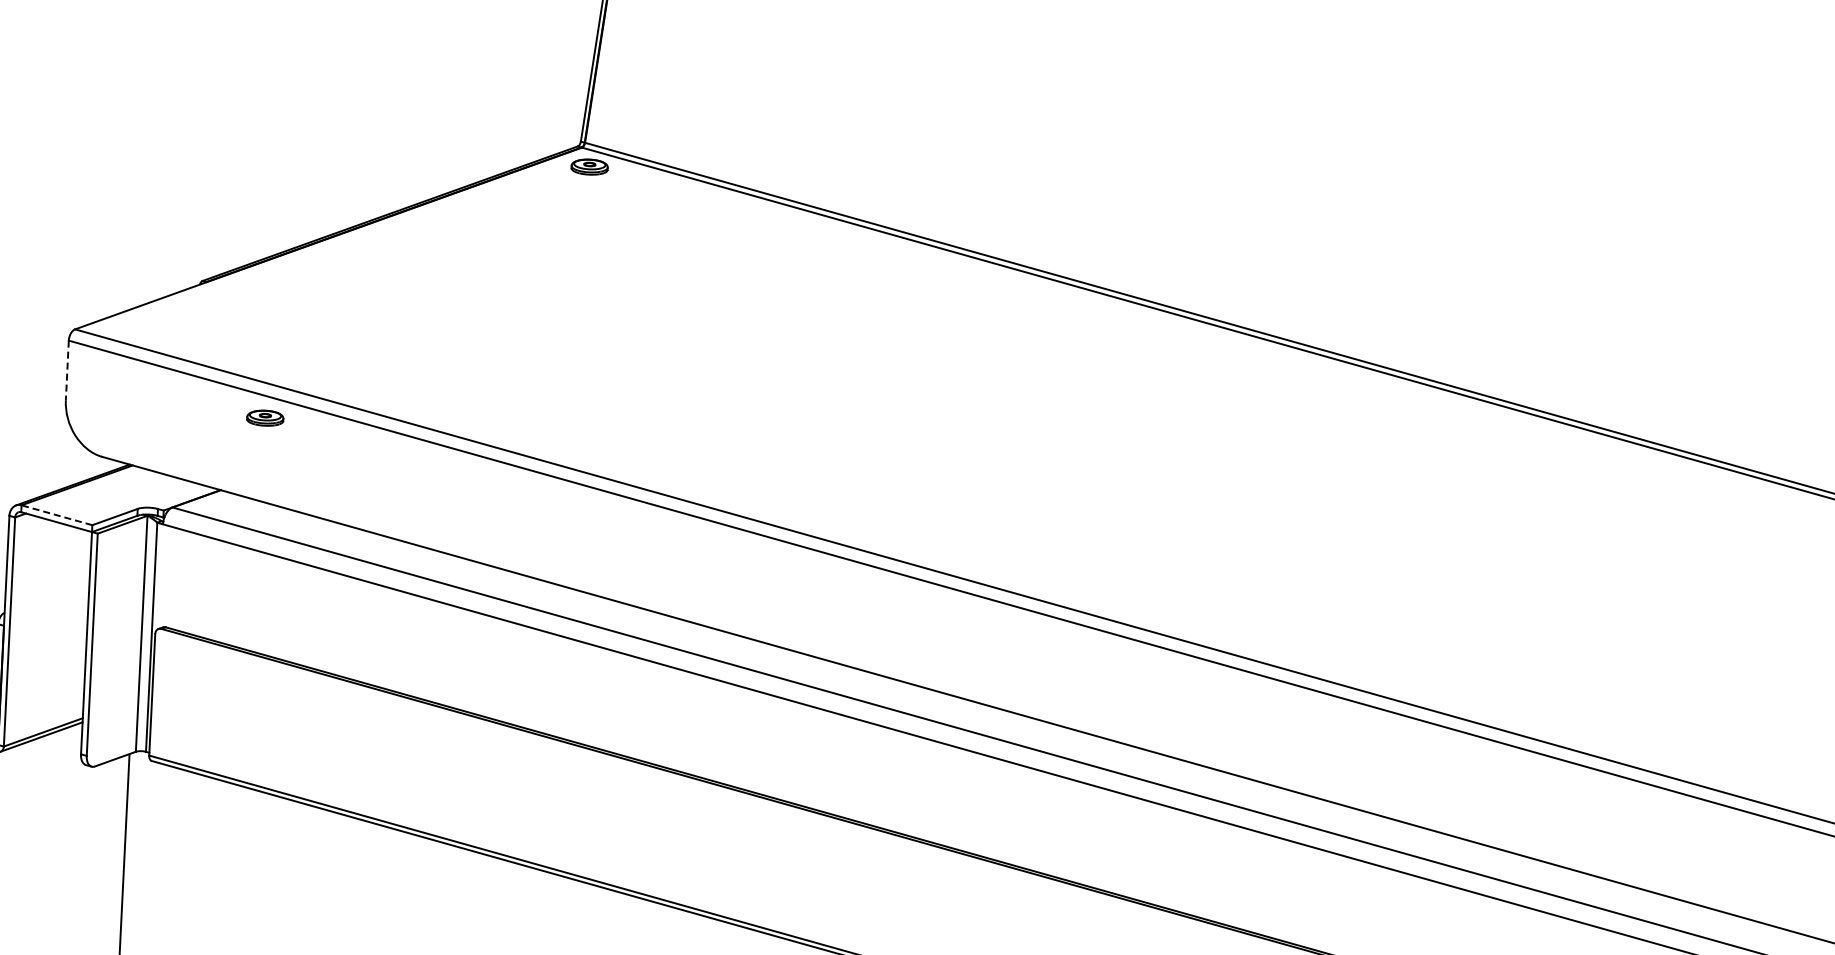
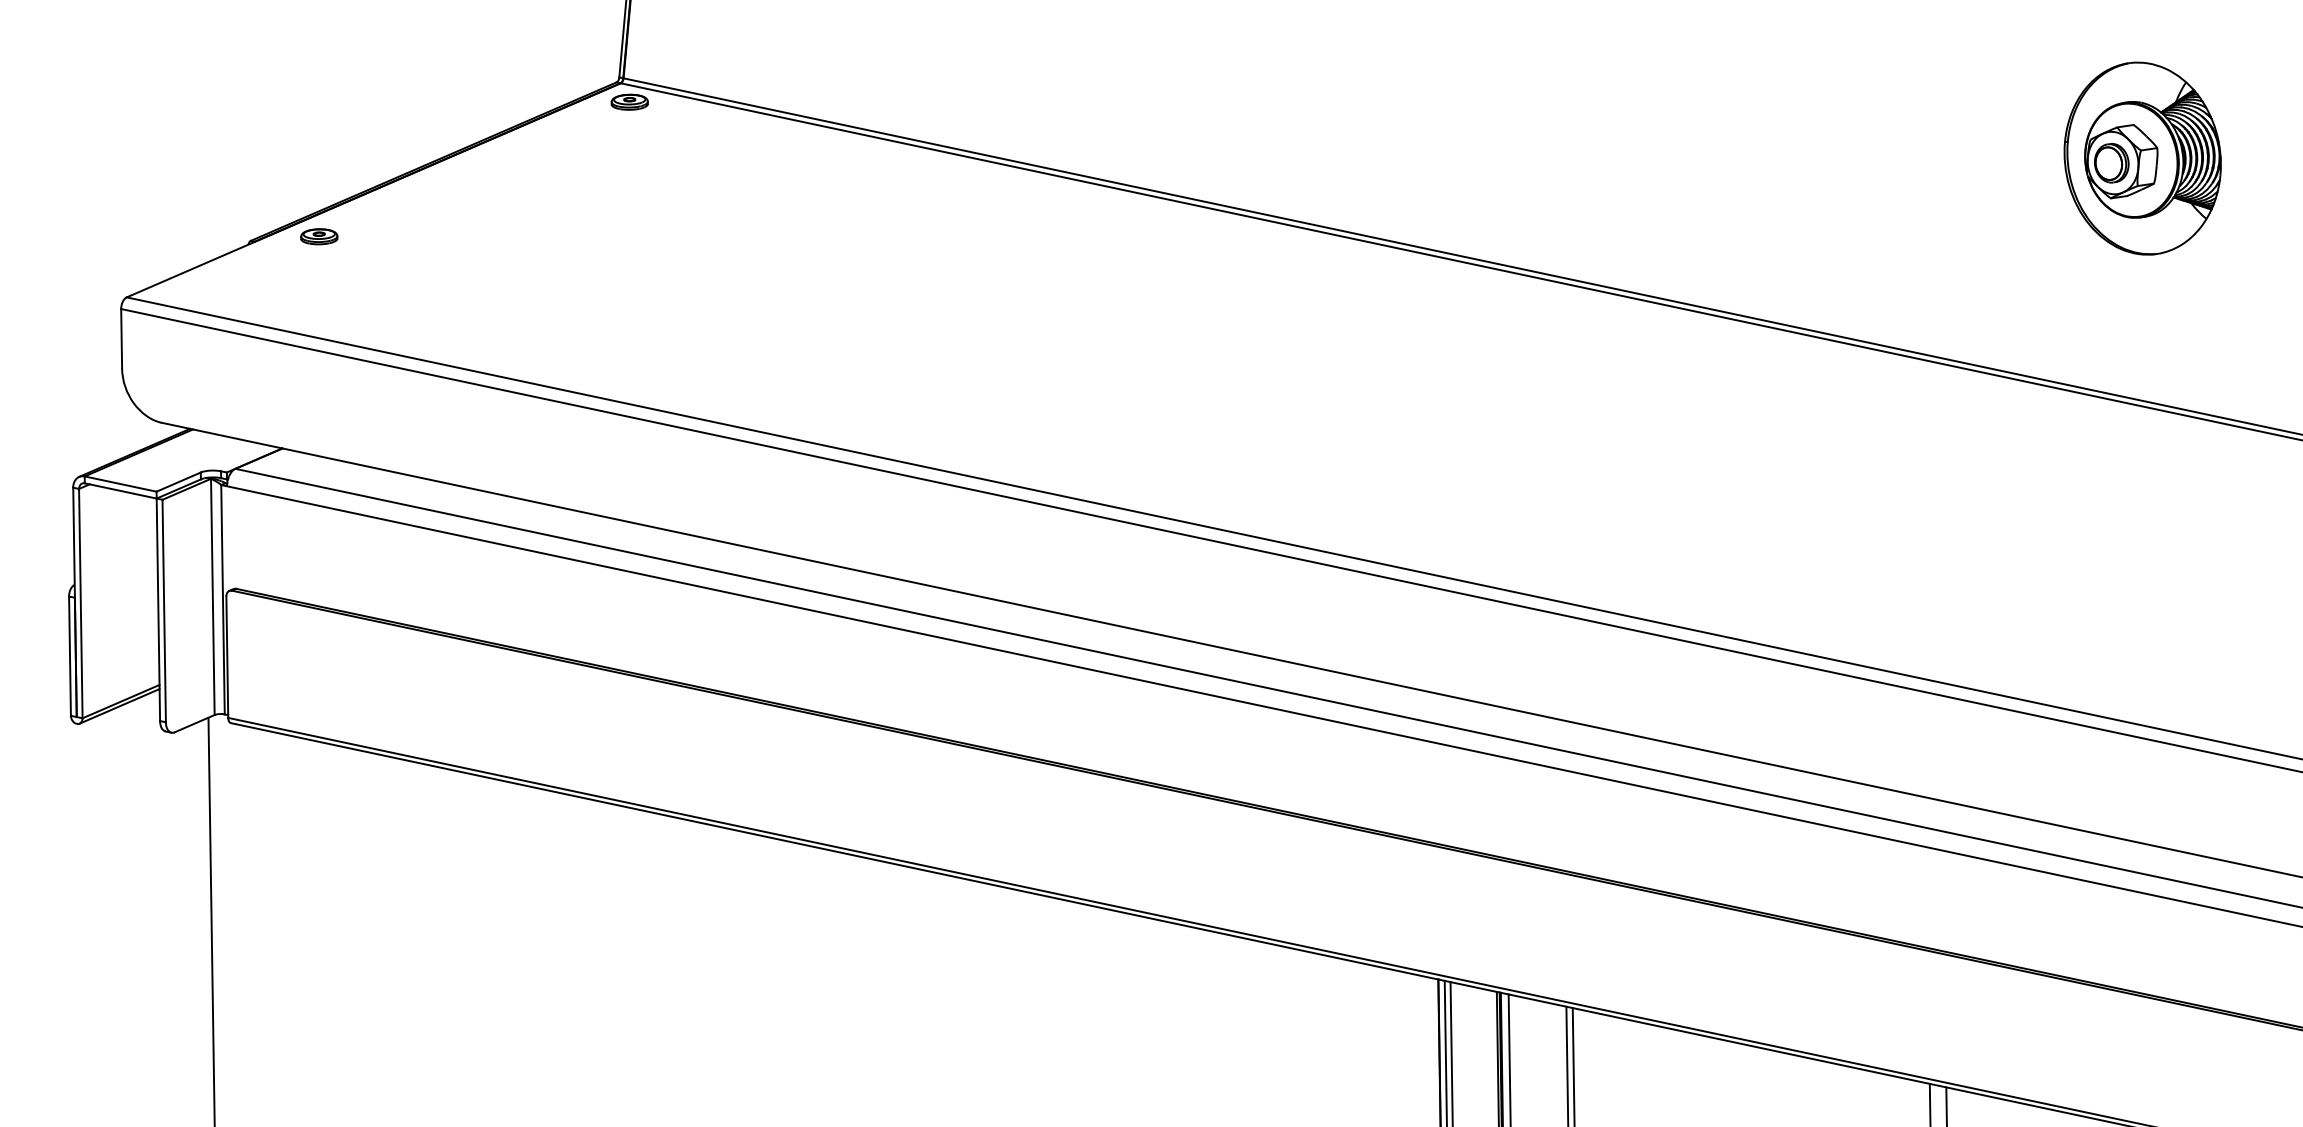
line: (67, 370) -> (121, 338), dashed -> solid
part: (265, 417) -> (319, 236), moved
line: (56, 515) -> (120, 484), dashed -> solid

